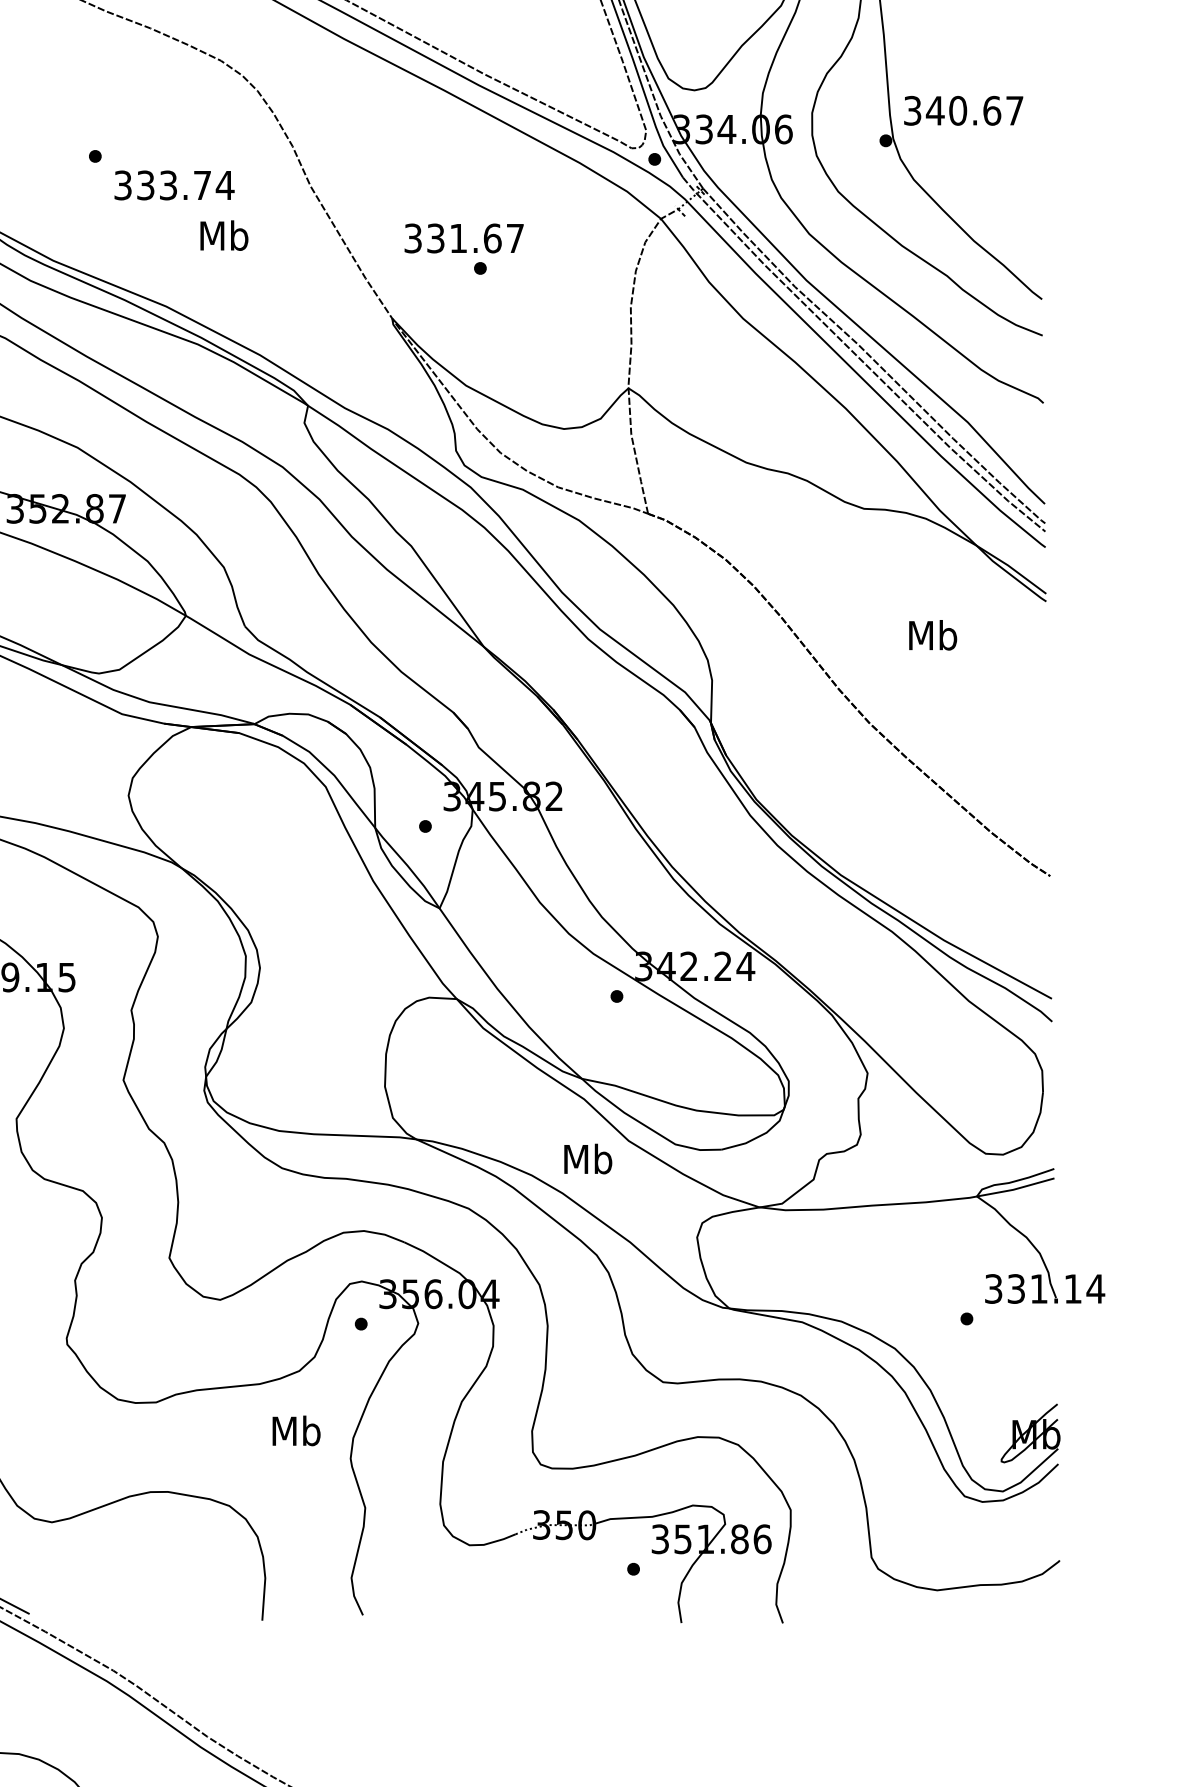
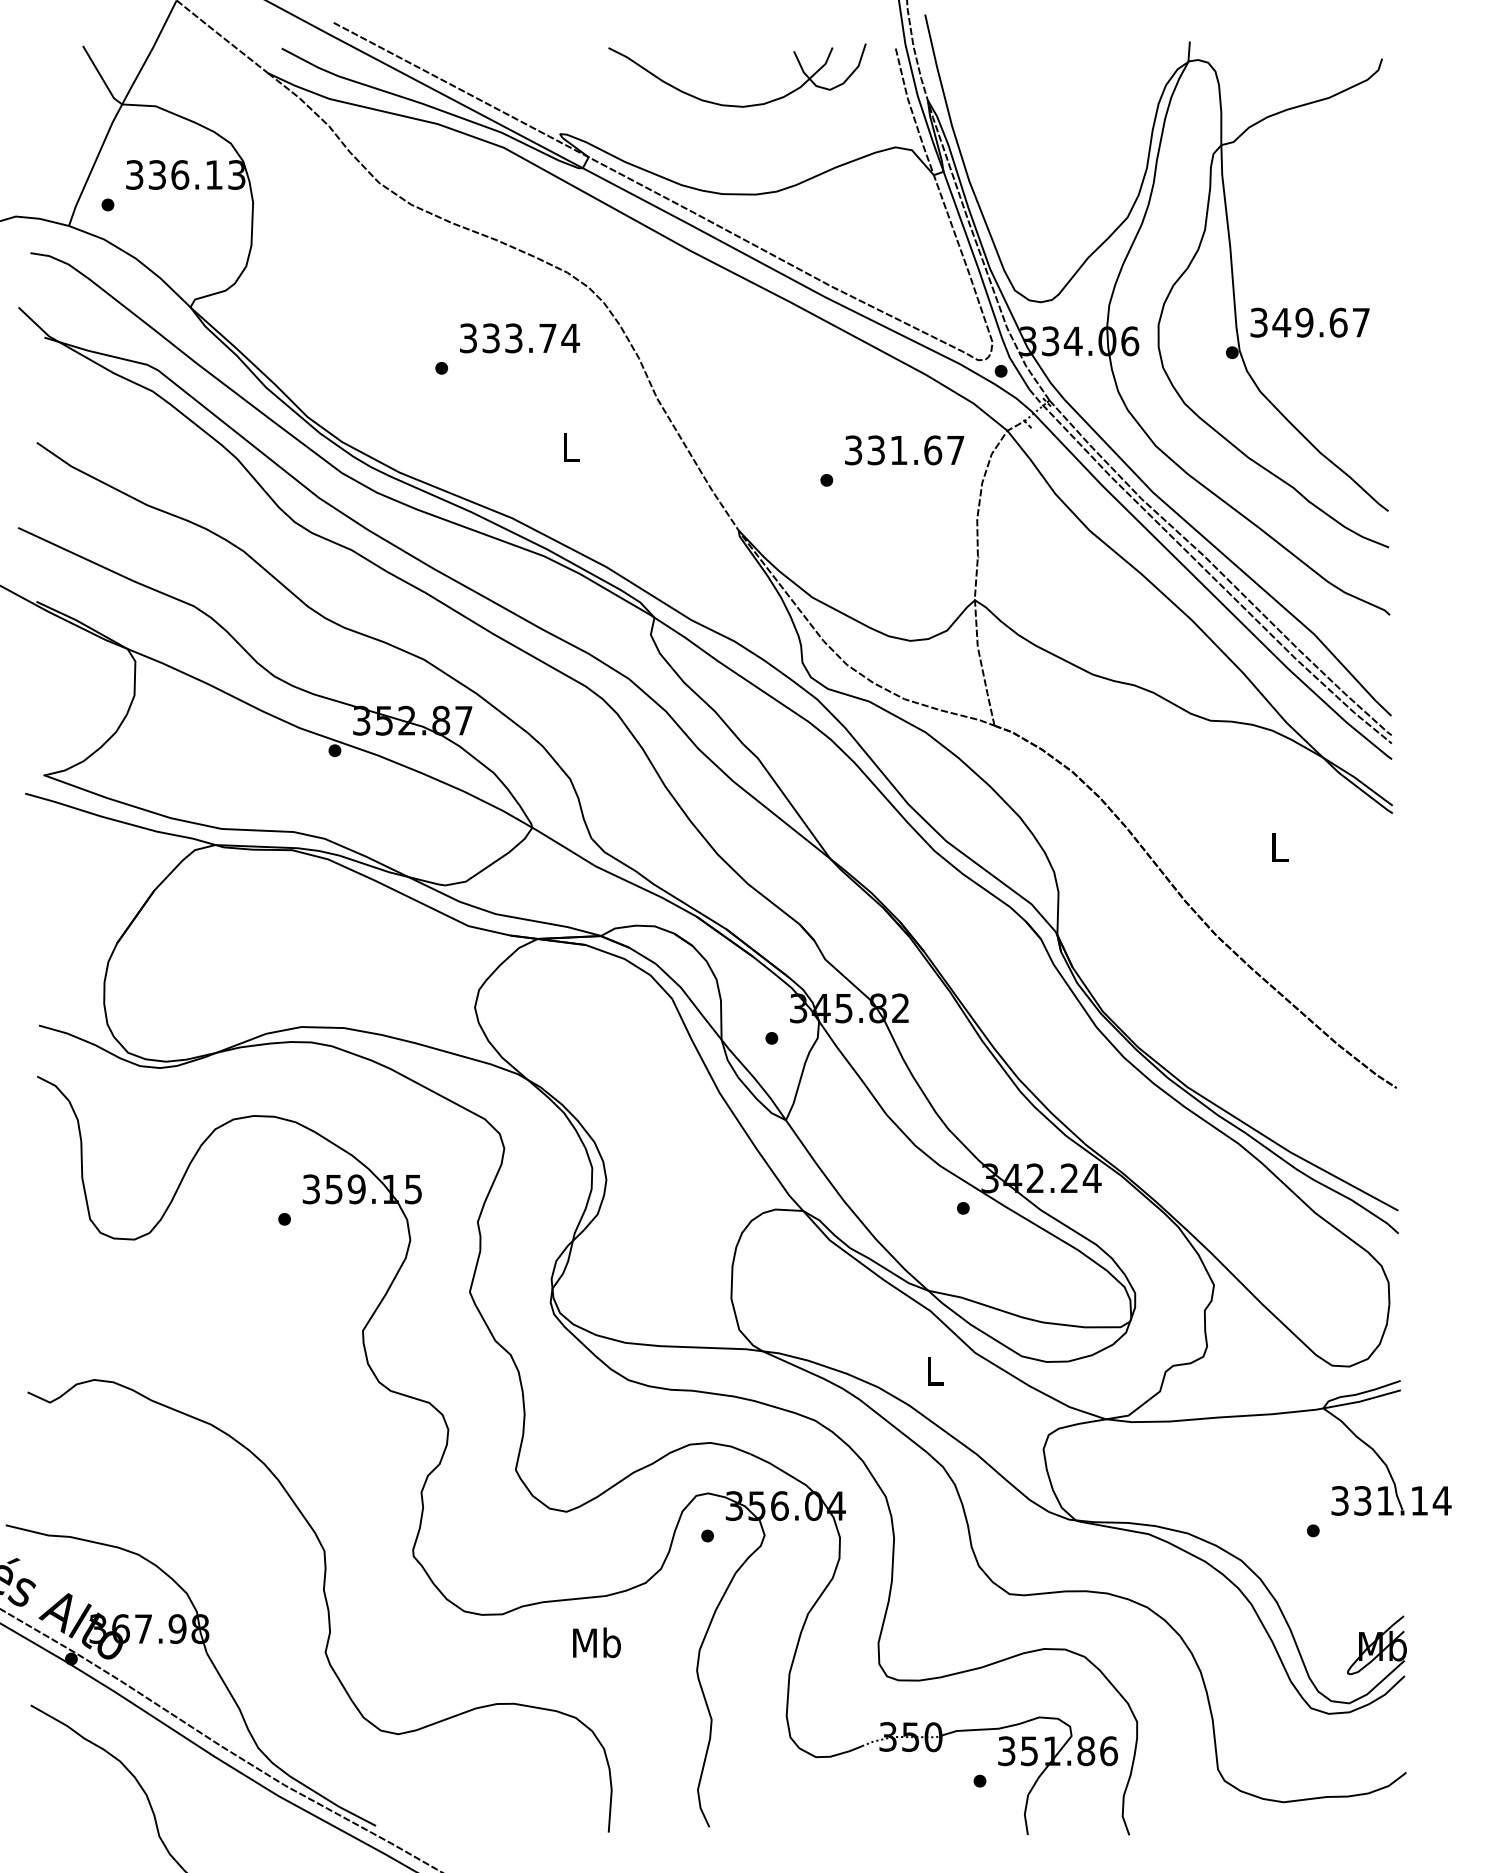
text: (958, 110) -> (1304, 322), 340.67 -> 349.67
text: (174, 185) -> (519, 338), moved
text: (224, 235) -> (570, 447), Mb -> L
text: (464, 238) -> (904, 450), moved
text: (933, 634) -> (1279, 846), Mb -> L
text: (588, 1158) -> (934, 1370), Mb -> L
text: (296, 1430) -> (596, 1642), moved

